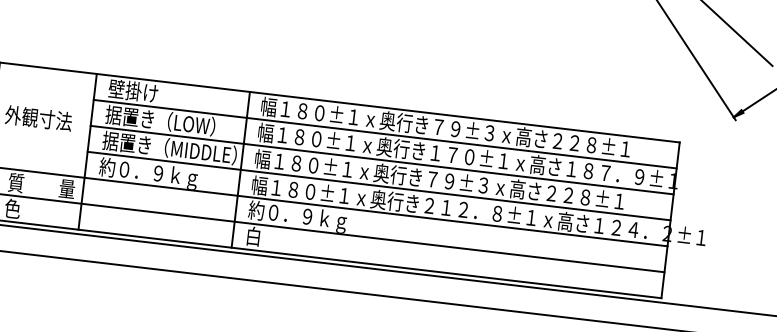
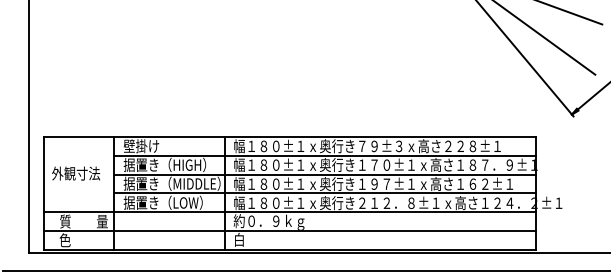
text: (198, 124) -> (190, 164), 据置き（LOW） -> 据置き（HIGH）
text: (153, 172) -> (162, 202), 約０．９ｋｇ -> 据置き（LOW）
text: (535, 191) -> (436, 184), 幅１８０±１ｘ奥行き７９±３ｘ高さ２２８±１ -> 幅１８０±１ｘ奥行き１９７±１ｘ高さ１６２±１

